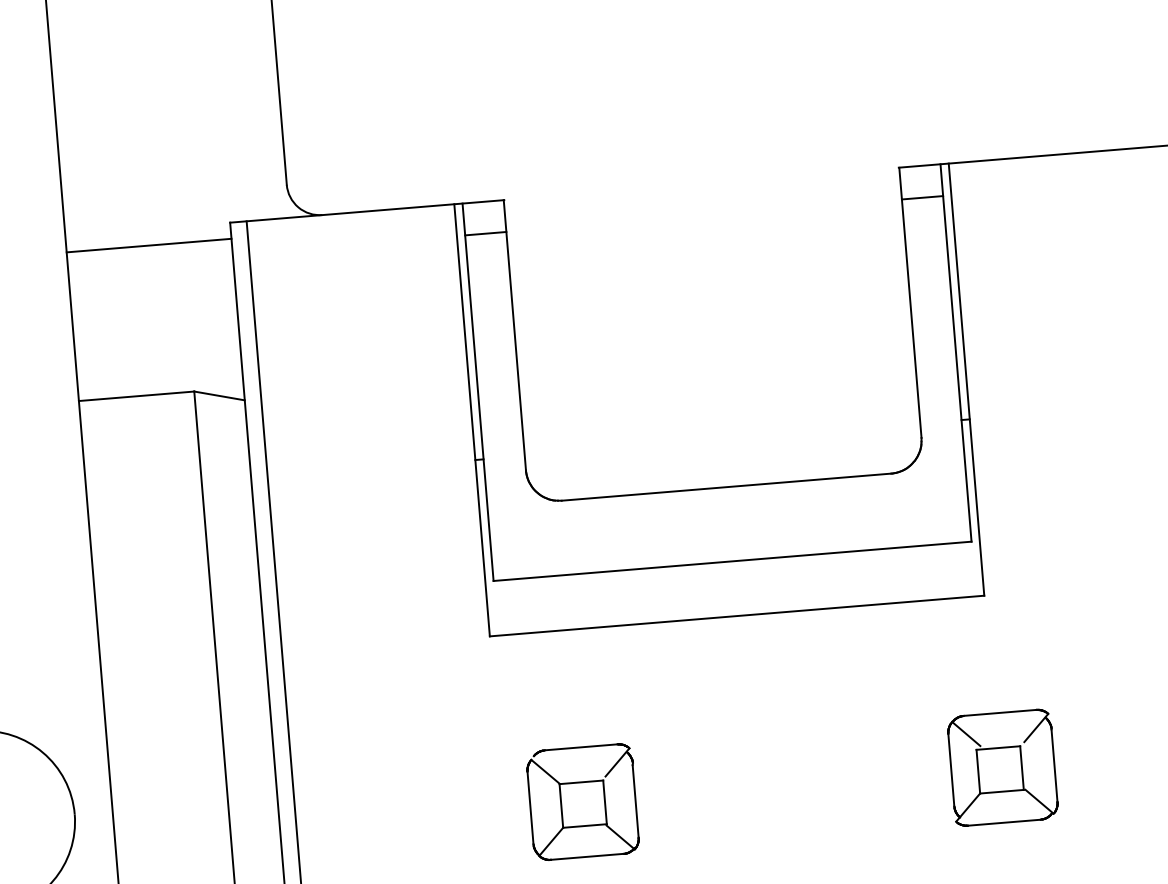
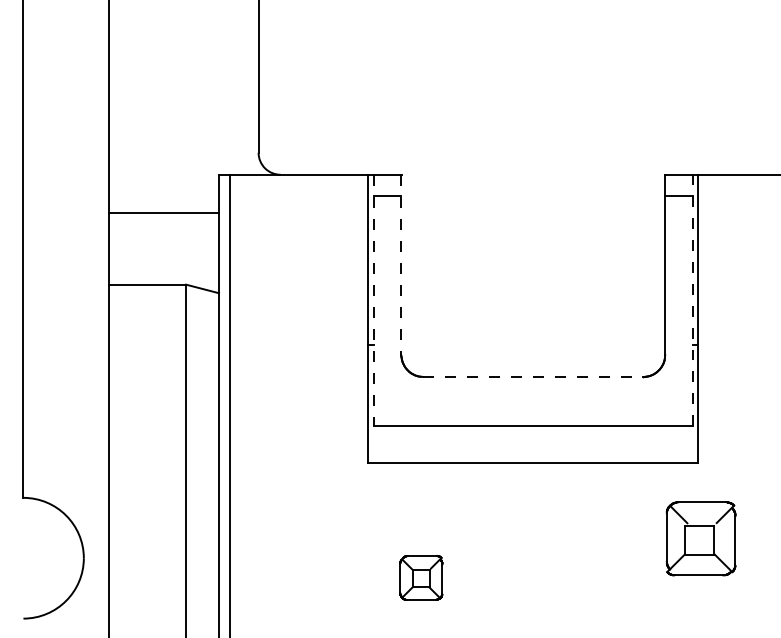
line: (149, 245) -> (164, 212), moved
line: (515, 336) -> (401, 265), solid -> dashed
line: (955, 352) -> (692, 300), solid -> dashed
line: (477, 392) -> (373, 300), solid -> dashed
line: (726, 486) -> (533, 376), solid -> dashed
part: (1001, 767) -> (700, 538), moved
part: (583, 801) -> (421, 577), size x0.6

